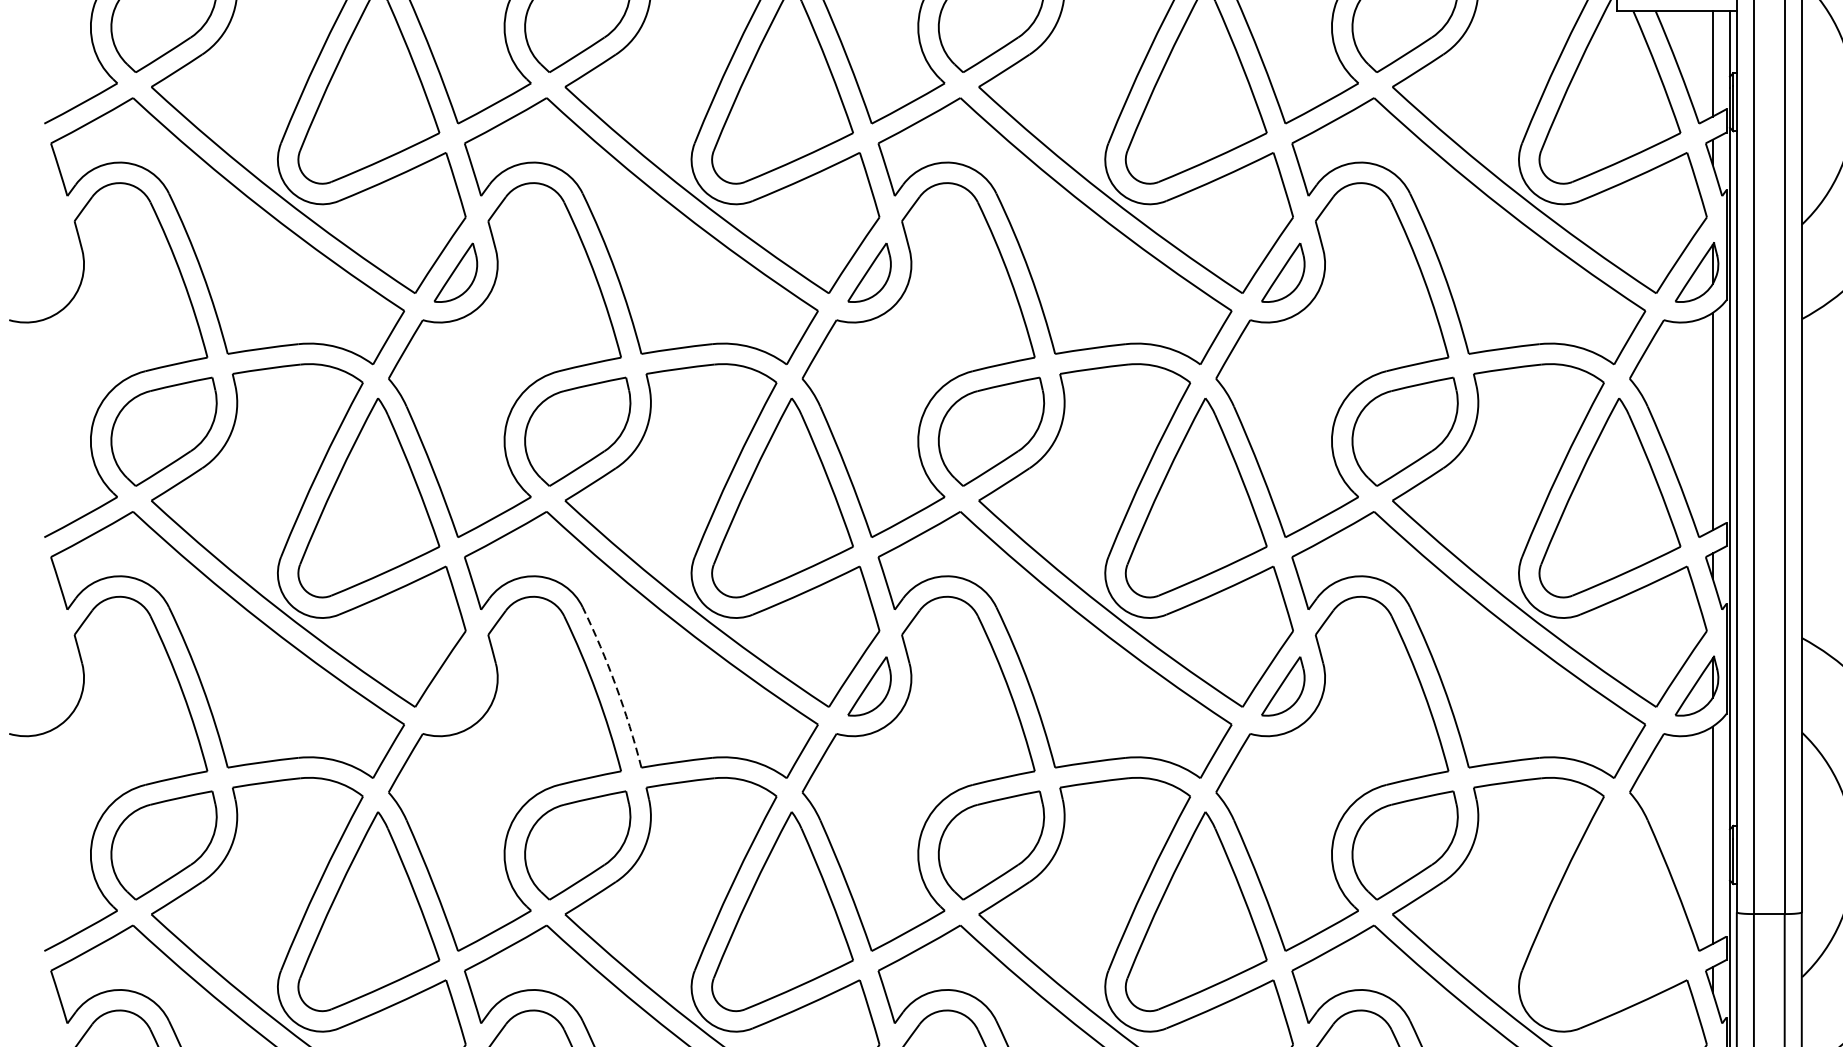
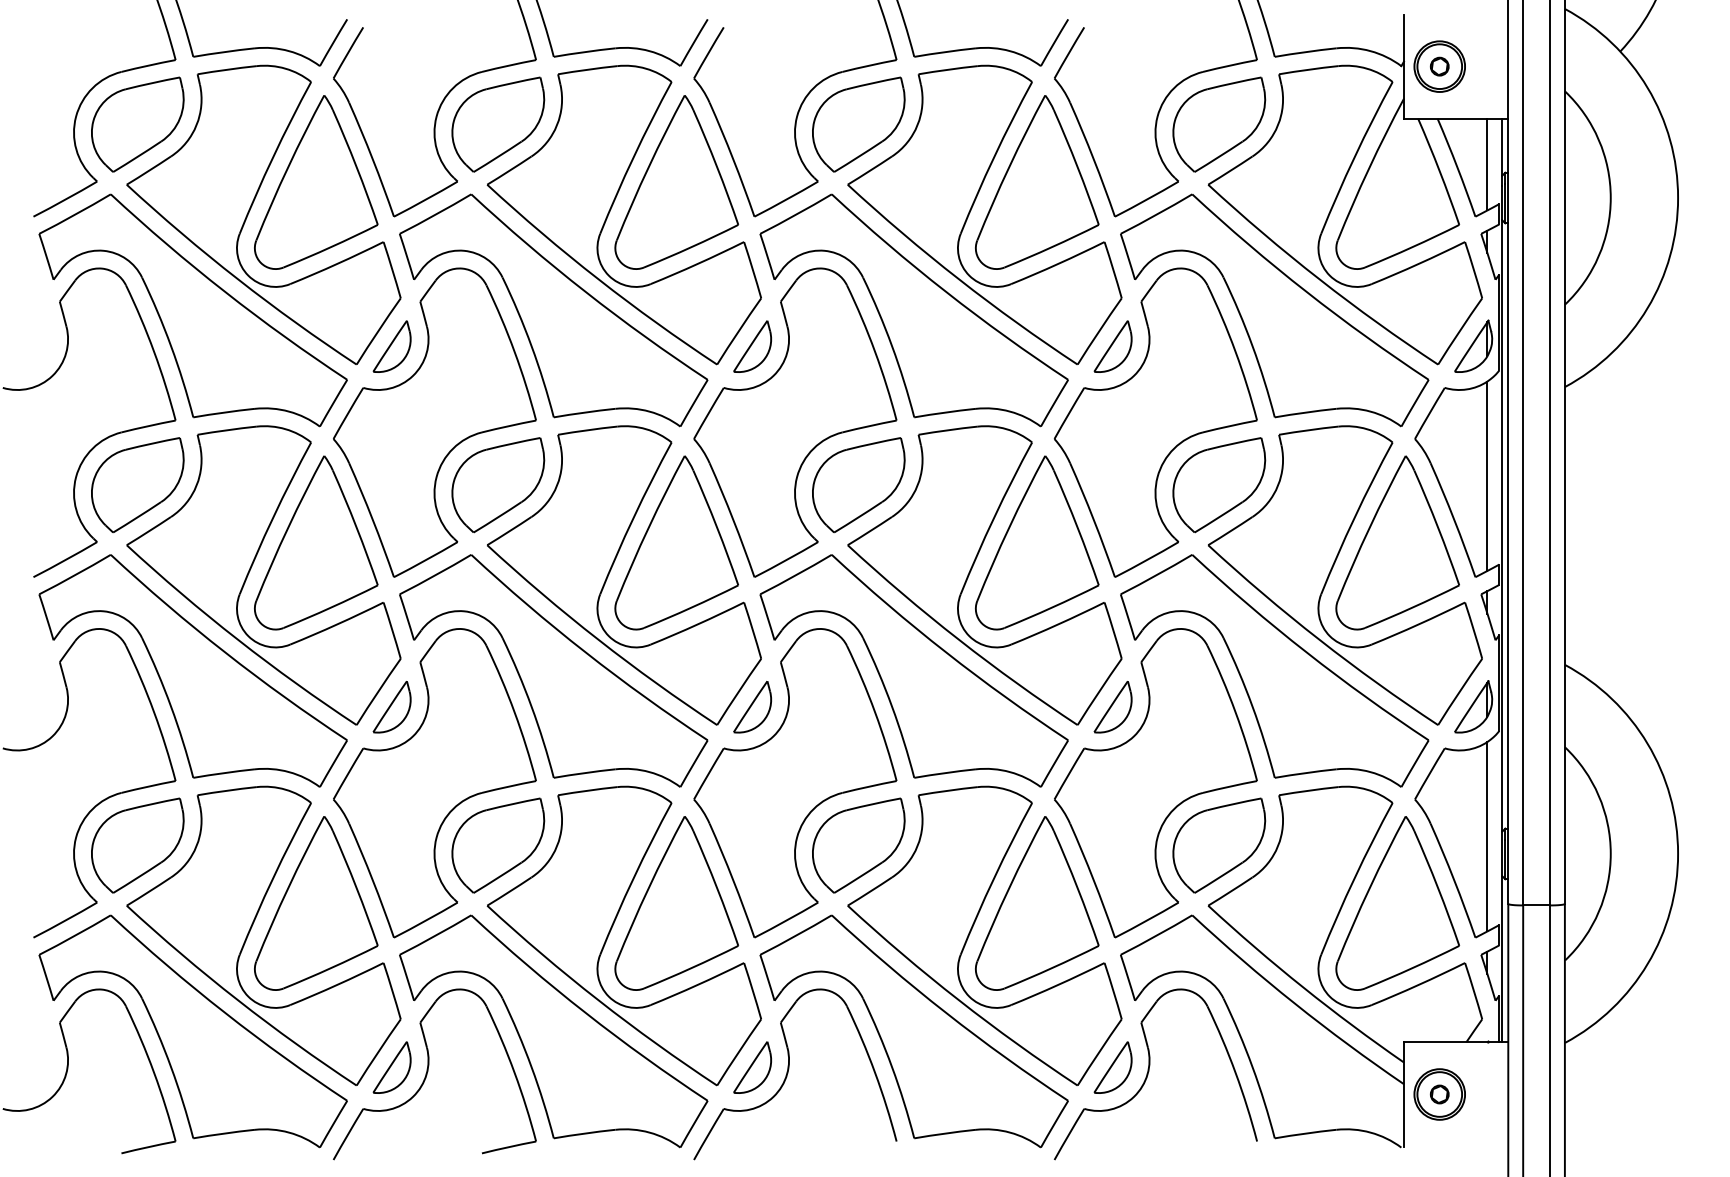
arc: (615, 685) -> (531, 706), dashed -> solid
part: (455, 686) -> (391, 707), added
part: (1609, 911) -> (1397, 903), added

